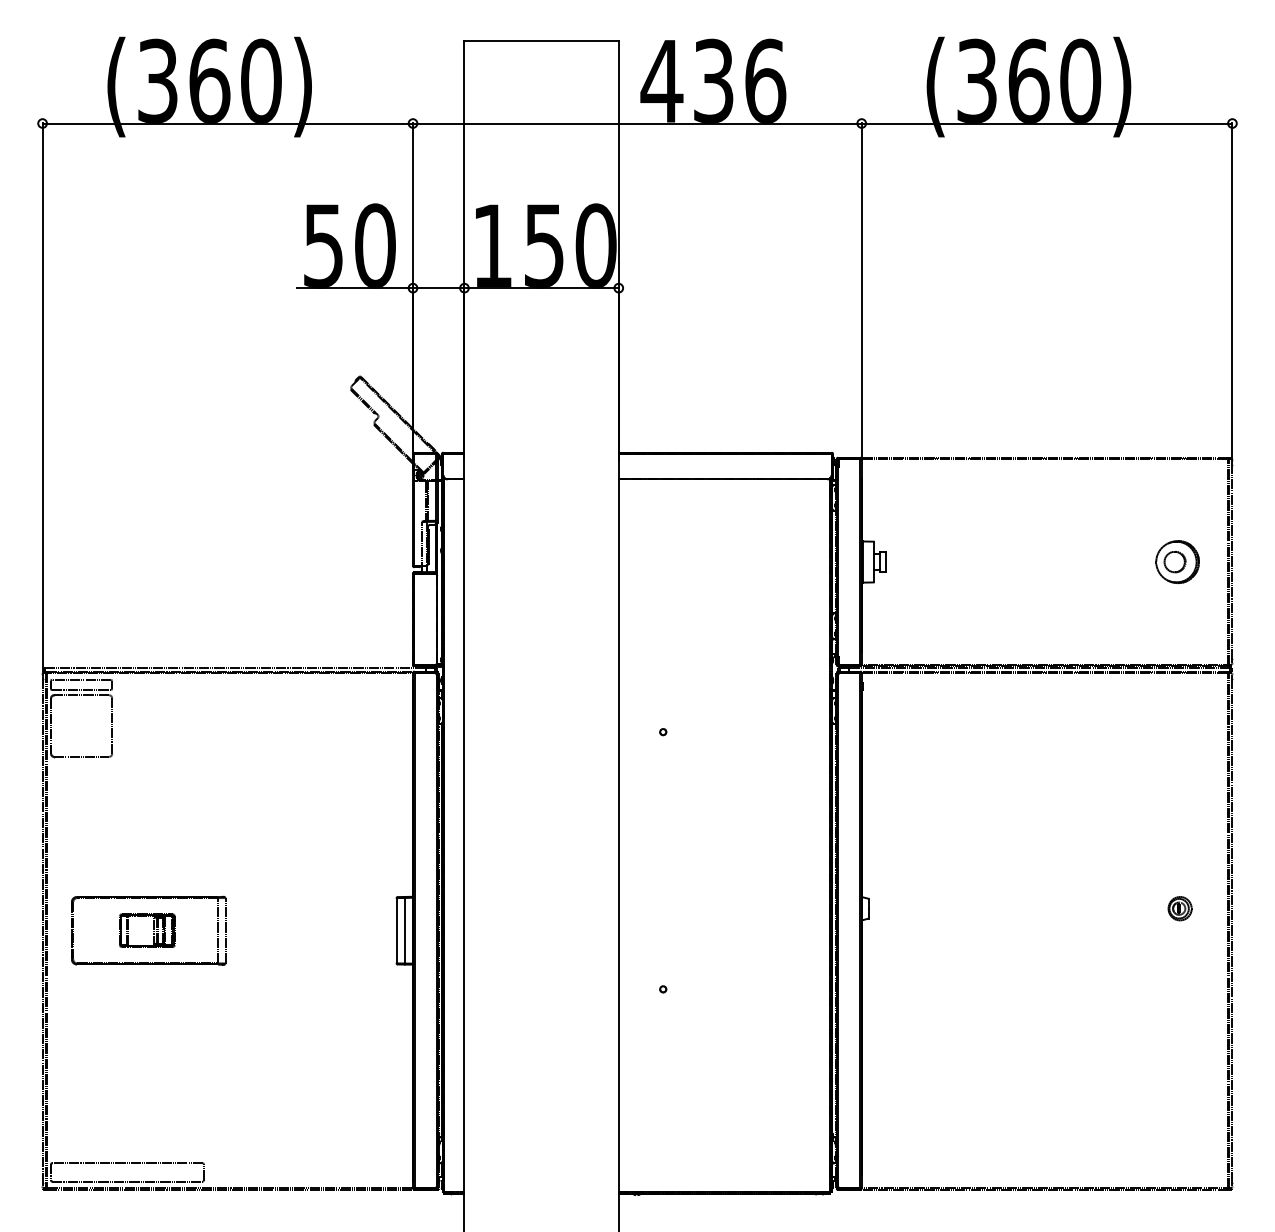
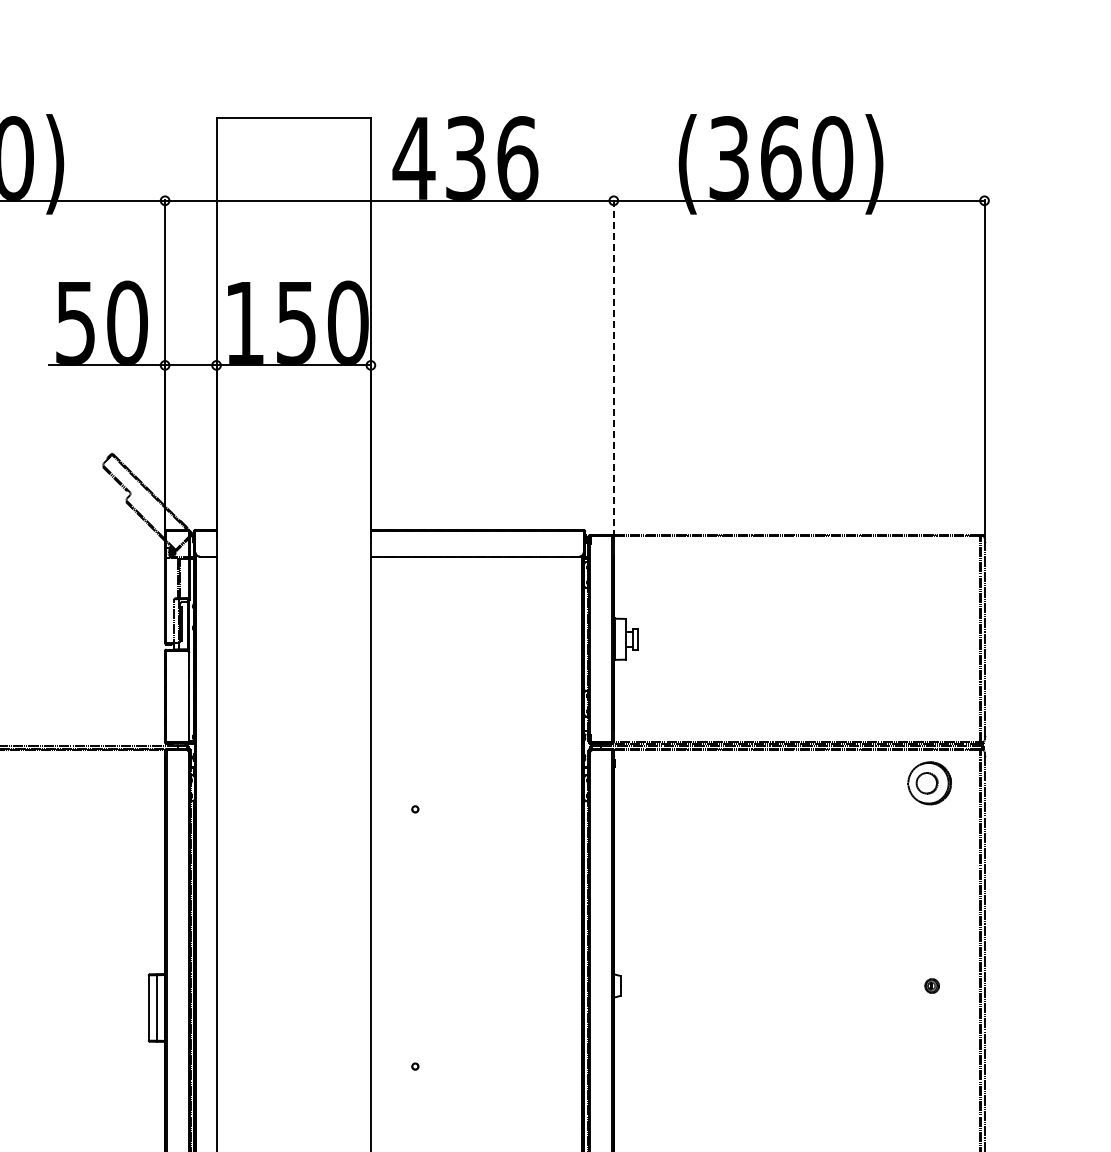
line: (861, 291) -> (613, 368), solid -> dashed
part: (1177, 561) -> (929, 782), moved
part: (1179, 908) -> (931, 985), size x0.6

